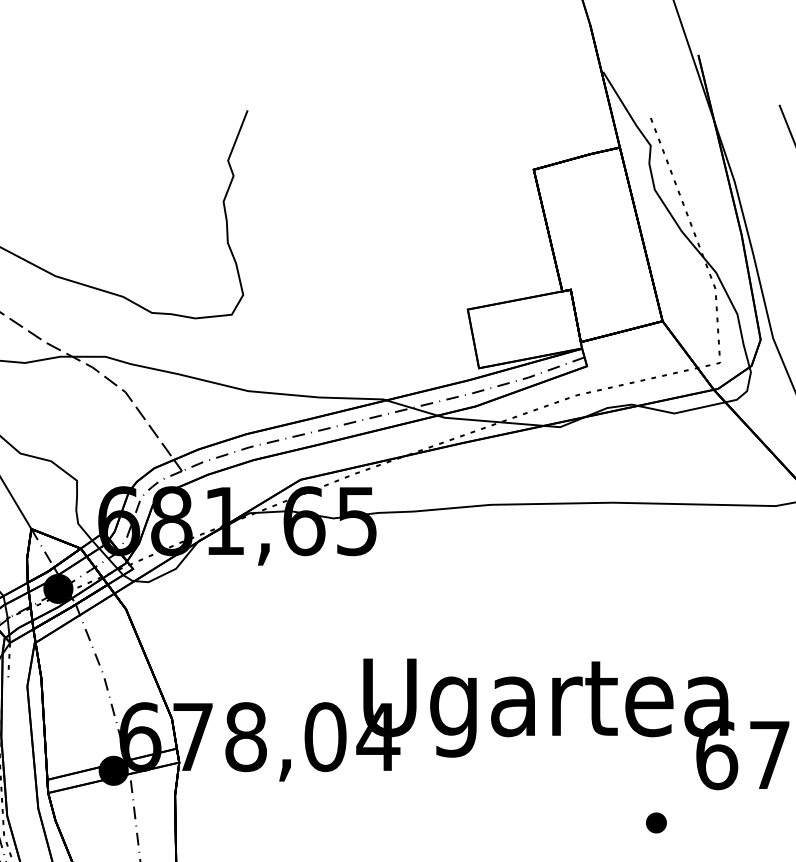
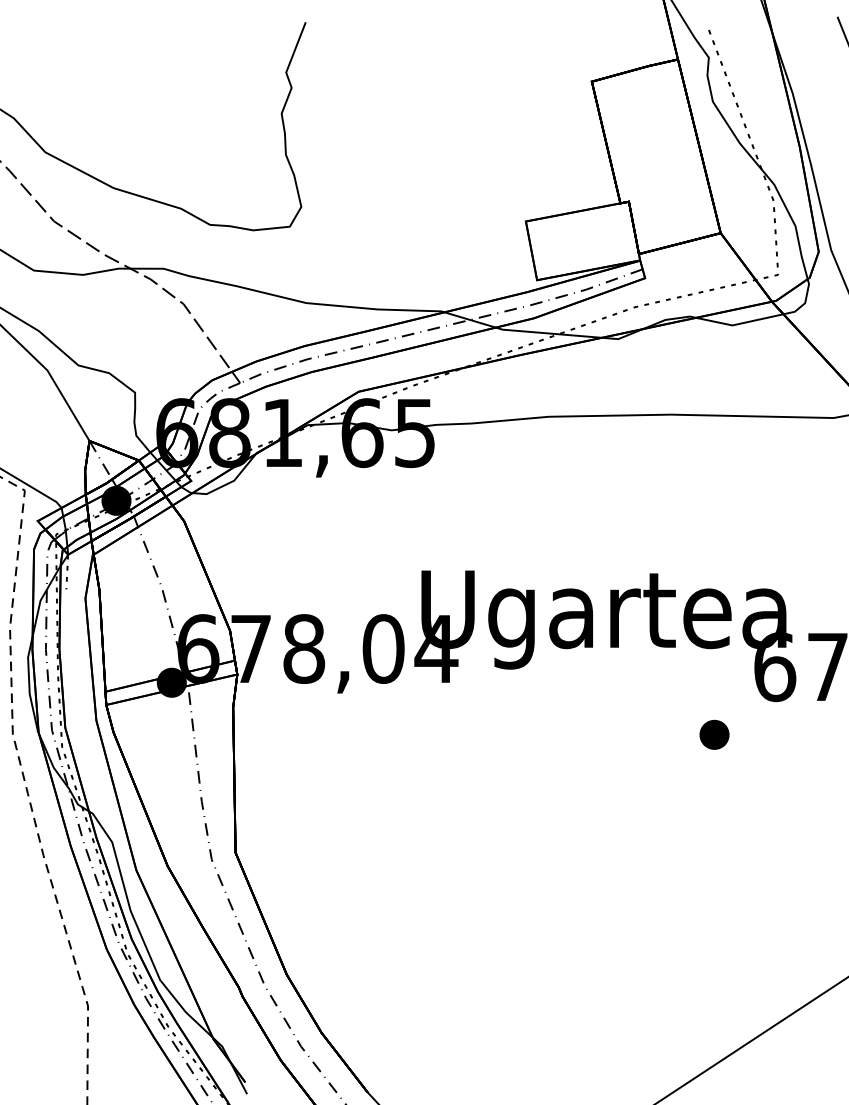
part: (656, 822) -> (714, 734), size x1.43

